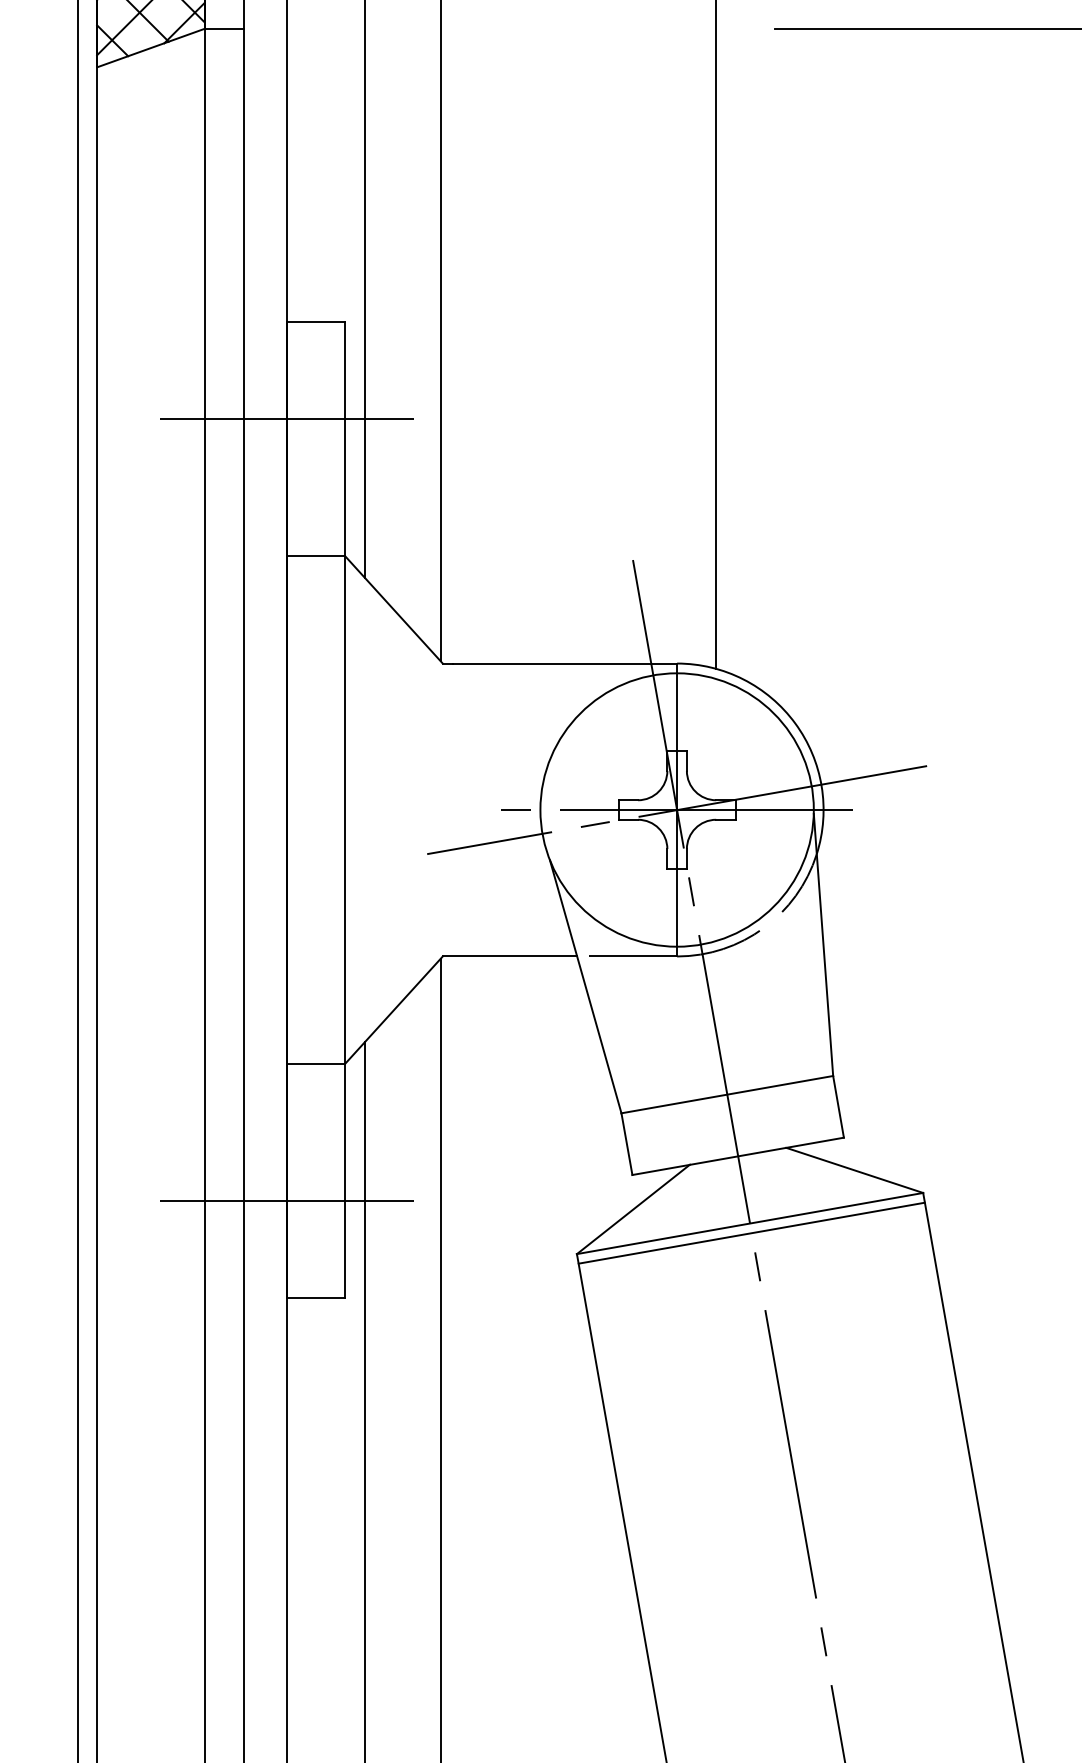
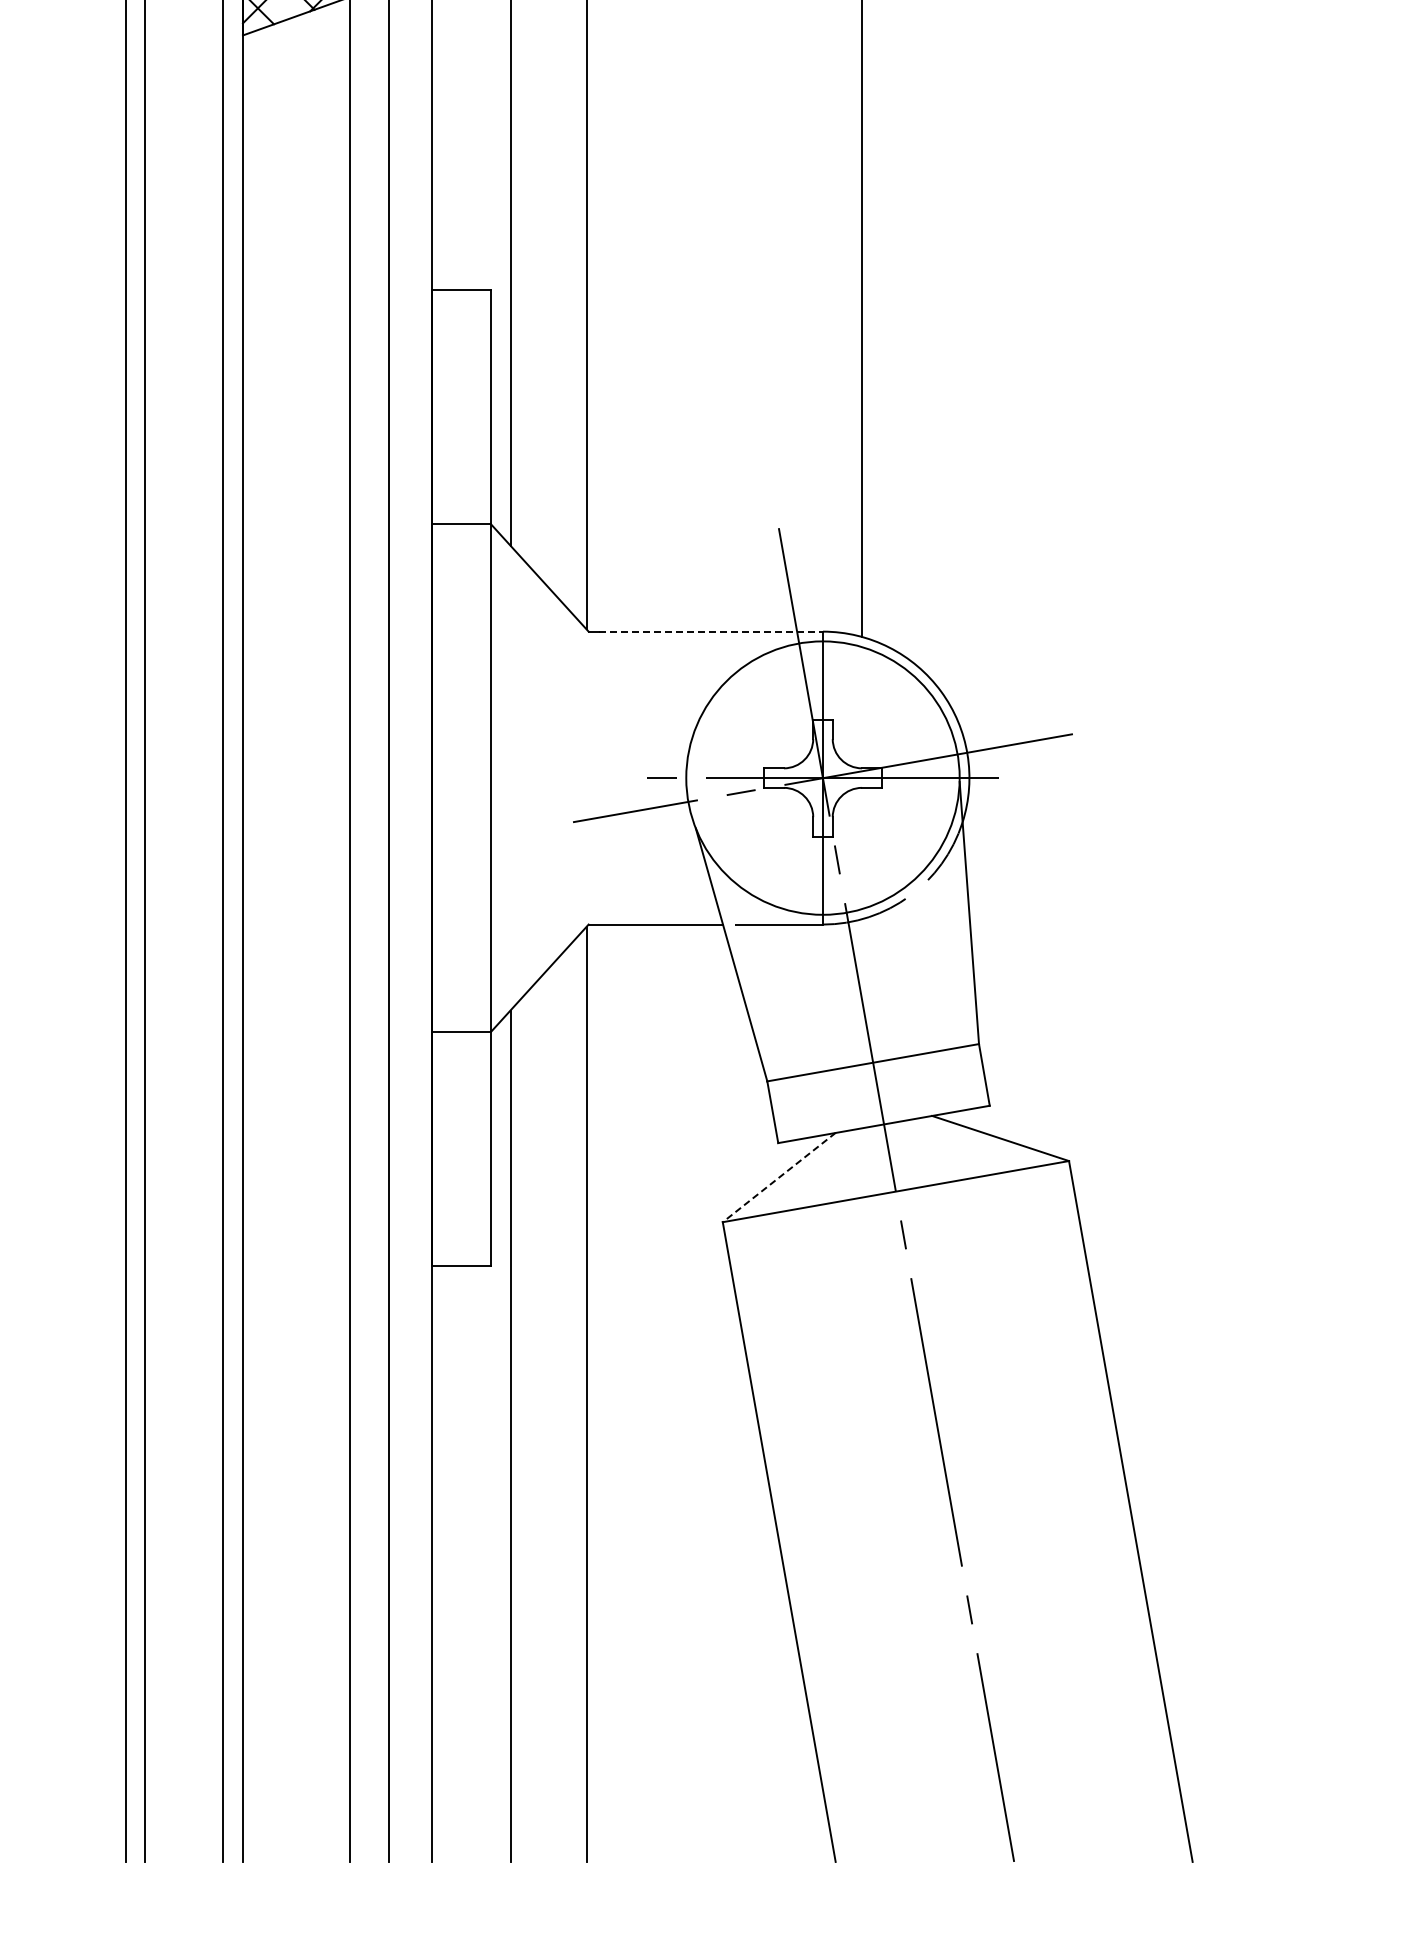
line: (286, 419) -> (432, 387), removed
line: (565, 663) -> (711, 631), solid -> dashed
line: (286, 1200) -> (432, 1168), removed
line: (632, 1209) -> (778, 1177), solid -> dashed
line: (751, 1232) -> (897, 1200), removed

